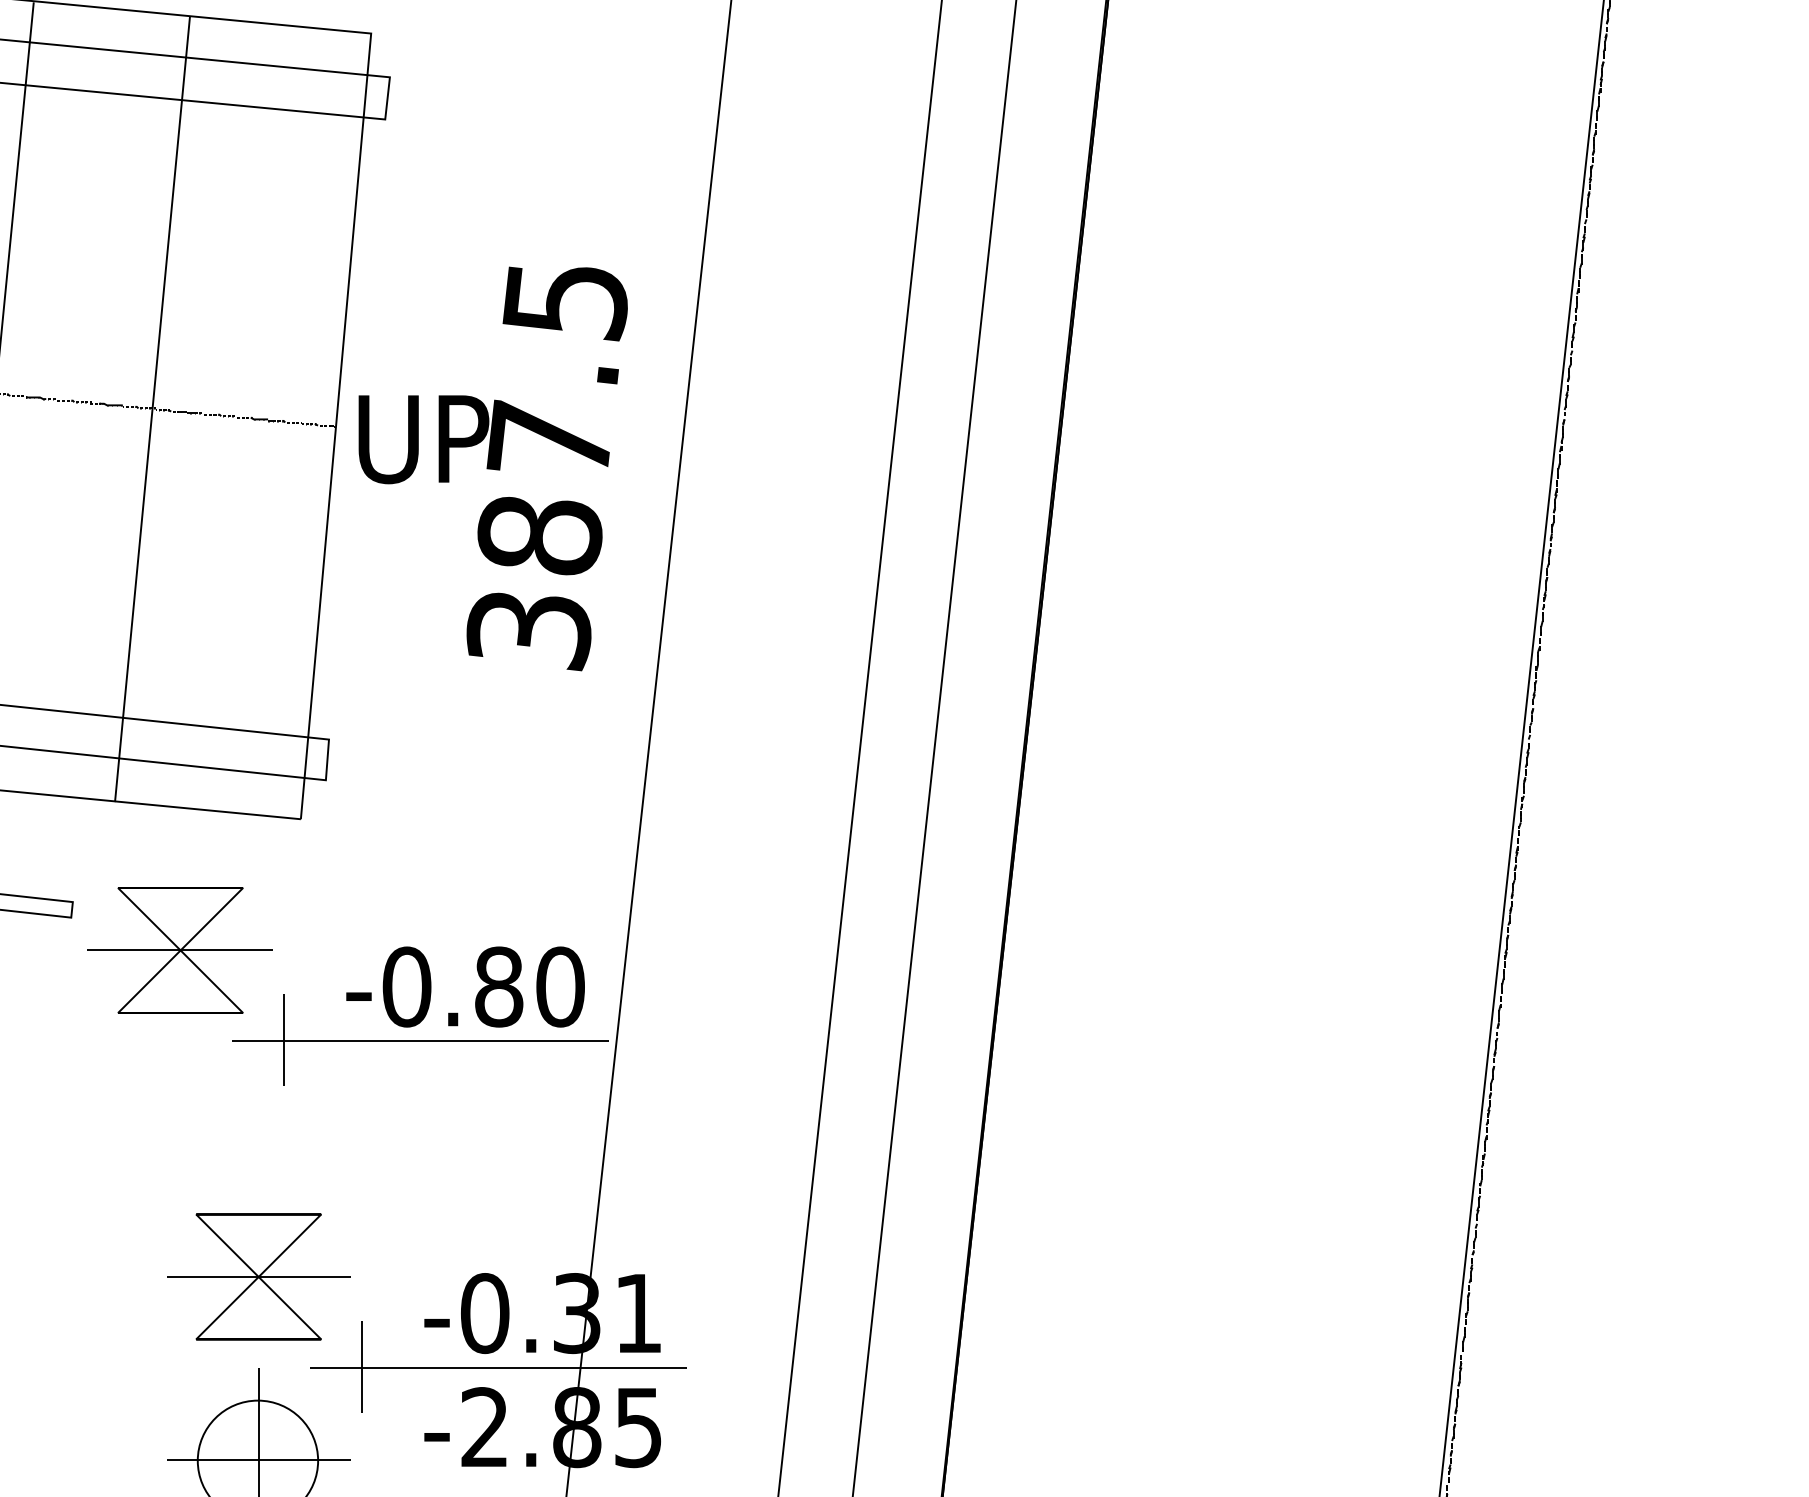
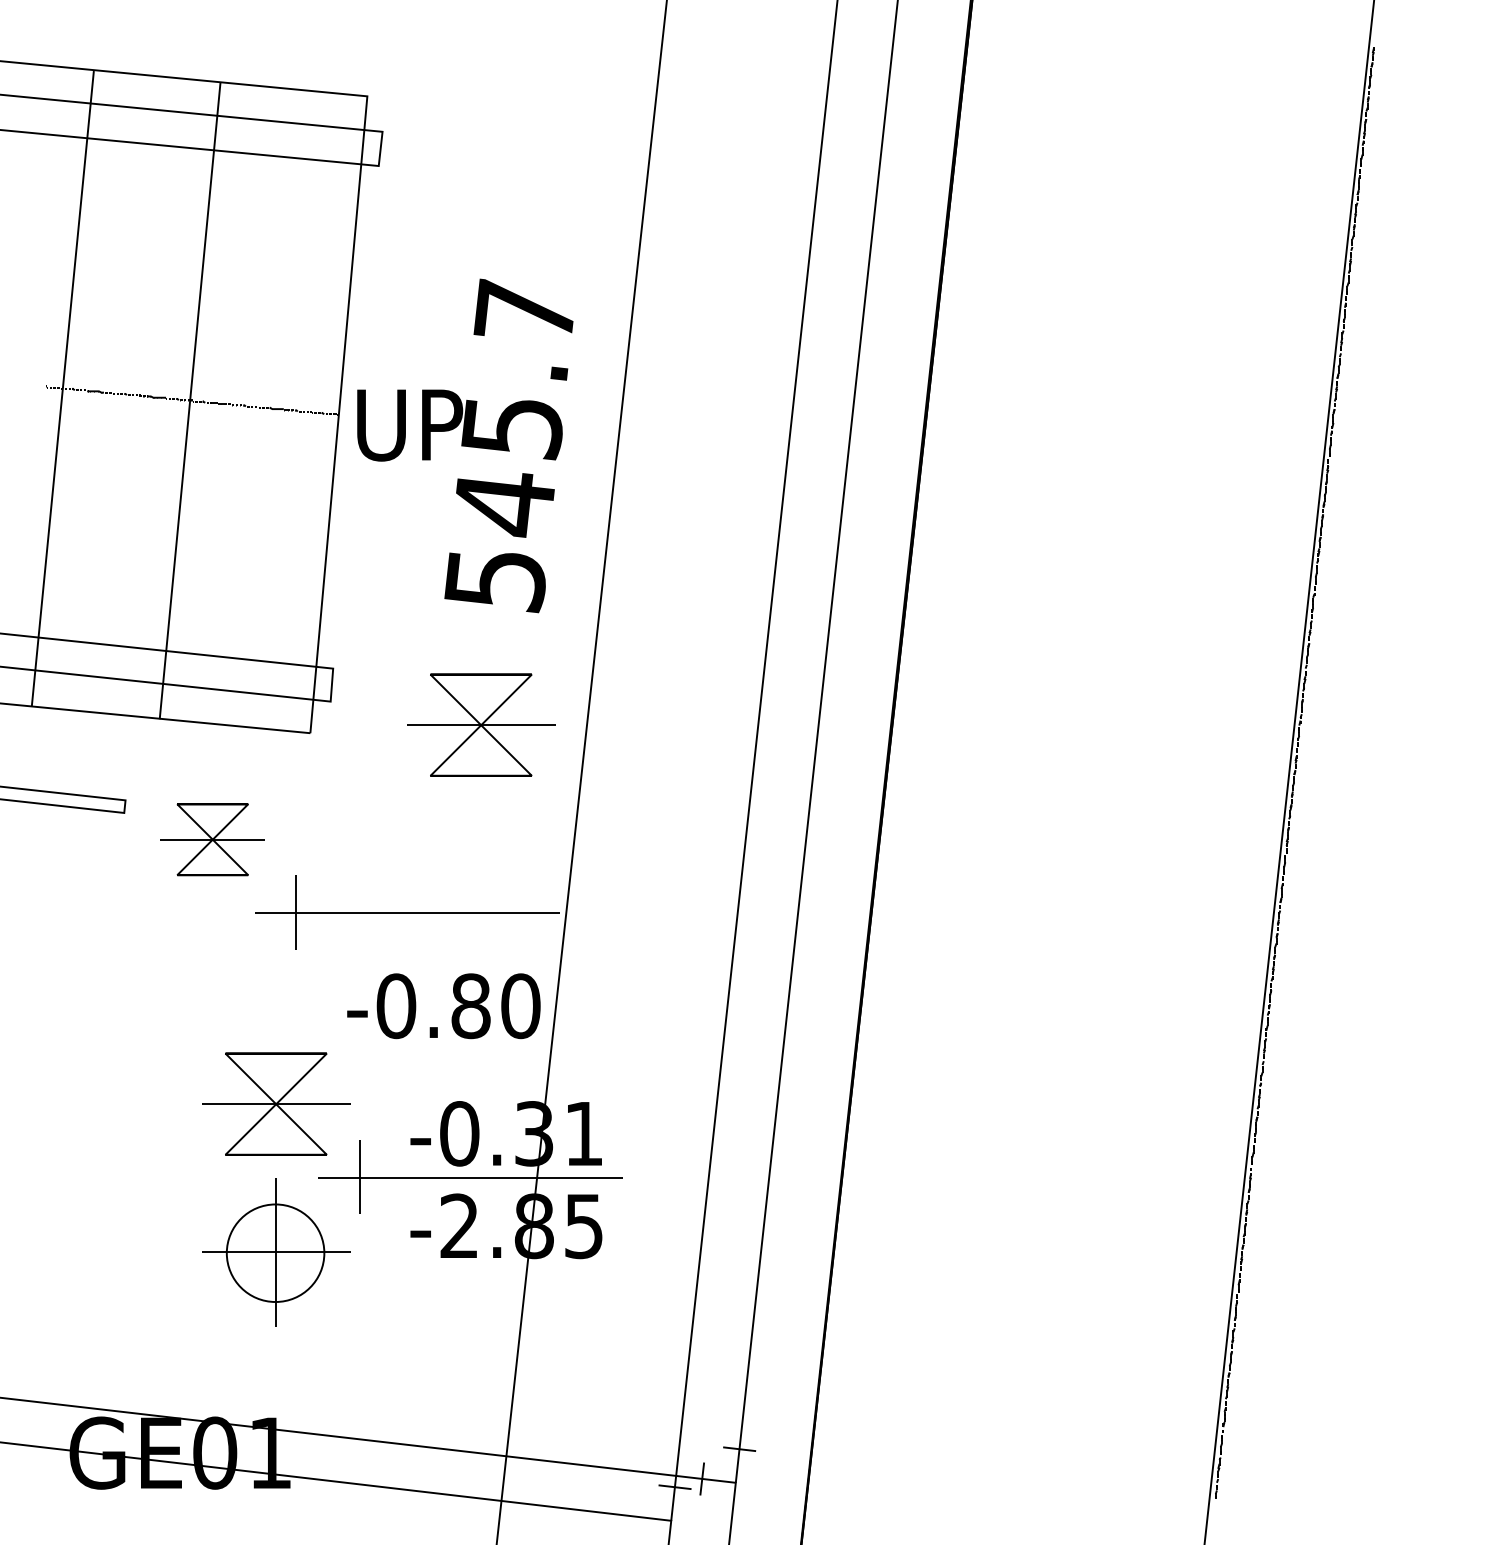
text: (546, 464) -> (509, 445), 387.5 -> 545.7
part: (511, 808) -> (481, 724), added
part: (180, 950) -> (212, 839), size x0.7
text: (465, 987) -> (443, 1006), moved

